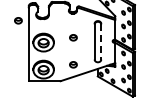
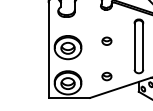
part: (18, 20) -> (35, 18), removed
line: (101, 42) -> (143, 47), dashed -> solid

